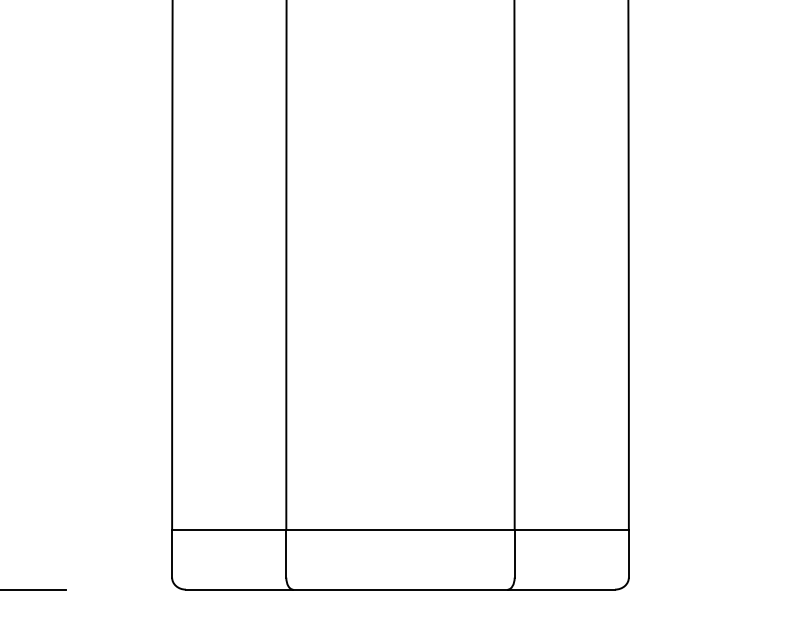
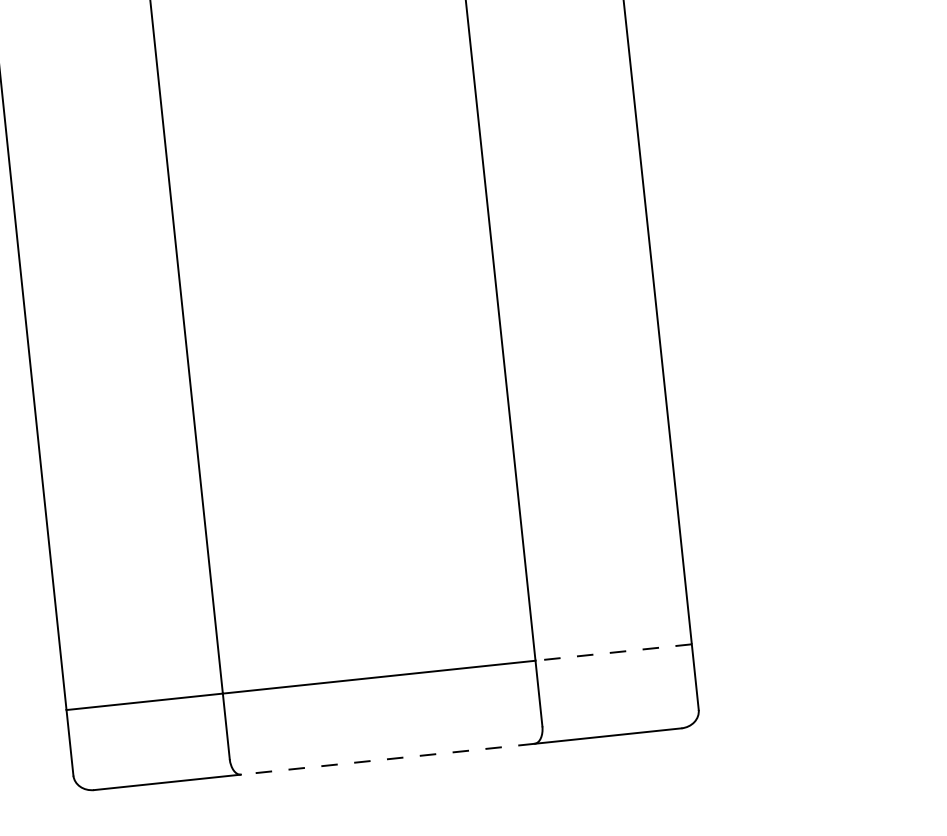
line: (571, 529) -> (613, 652), solid -> dashed
line: (400, 589) -> (387, 759), solid -> dashed

